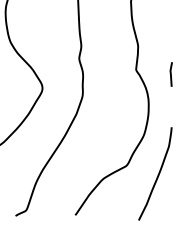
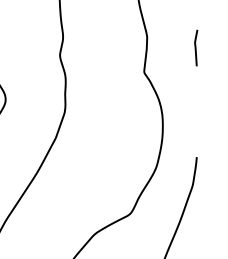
line: (170, 74) -> (195, 48), moved

